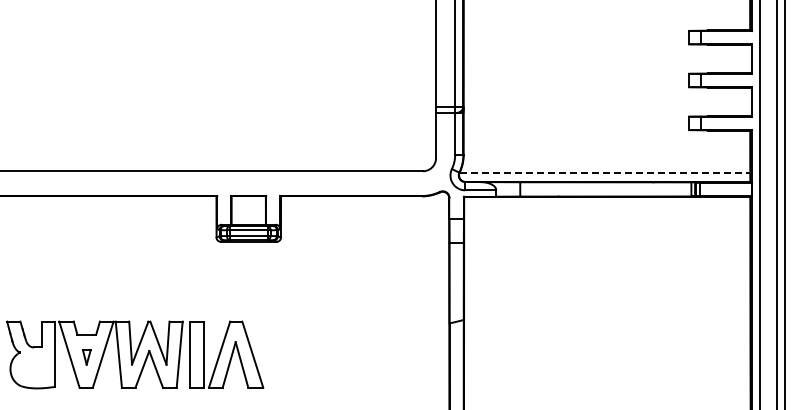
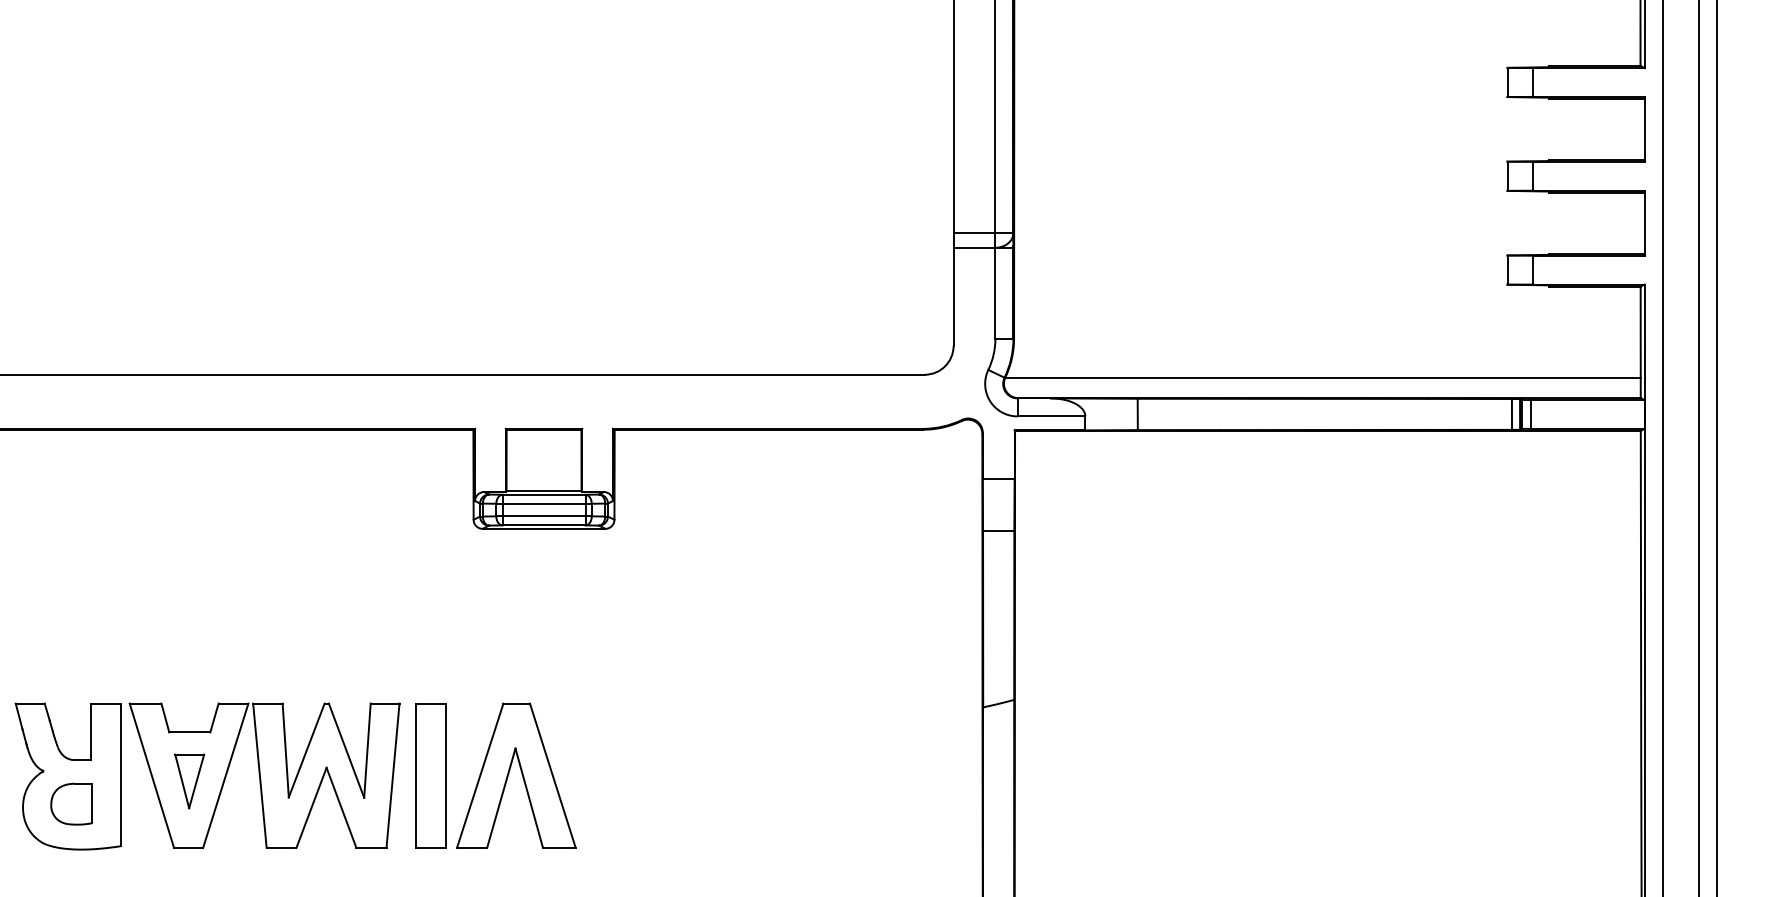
line: (605, 172) -> (1324, 377), dashed -> solid
part: (86, 357) -> (189, 781), size x1.67
part: (32, 367) -> (71, 803), added

